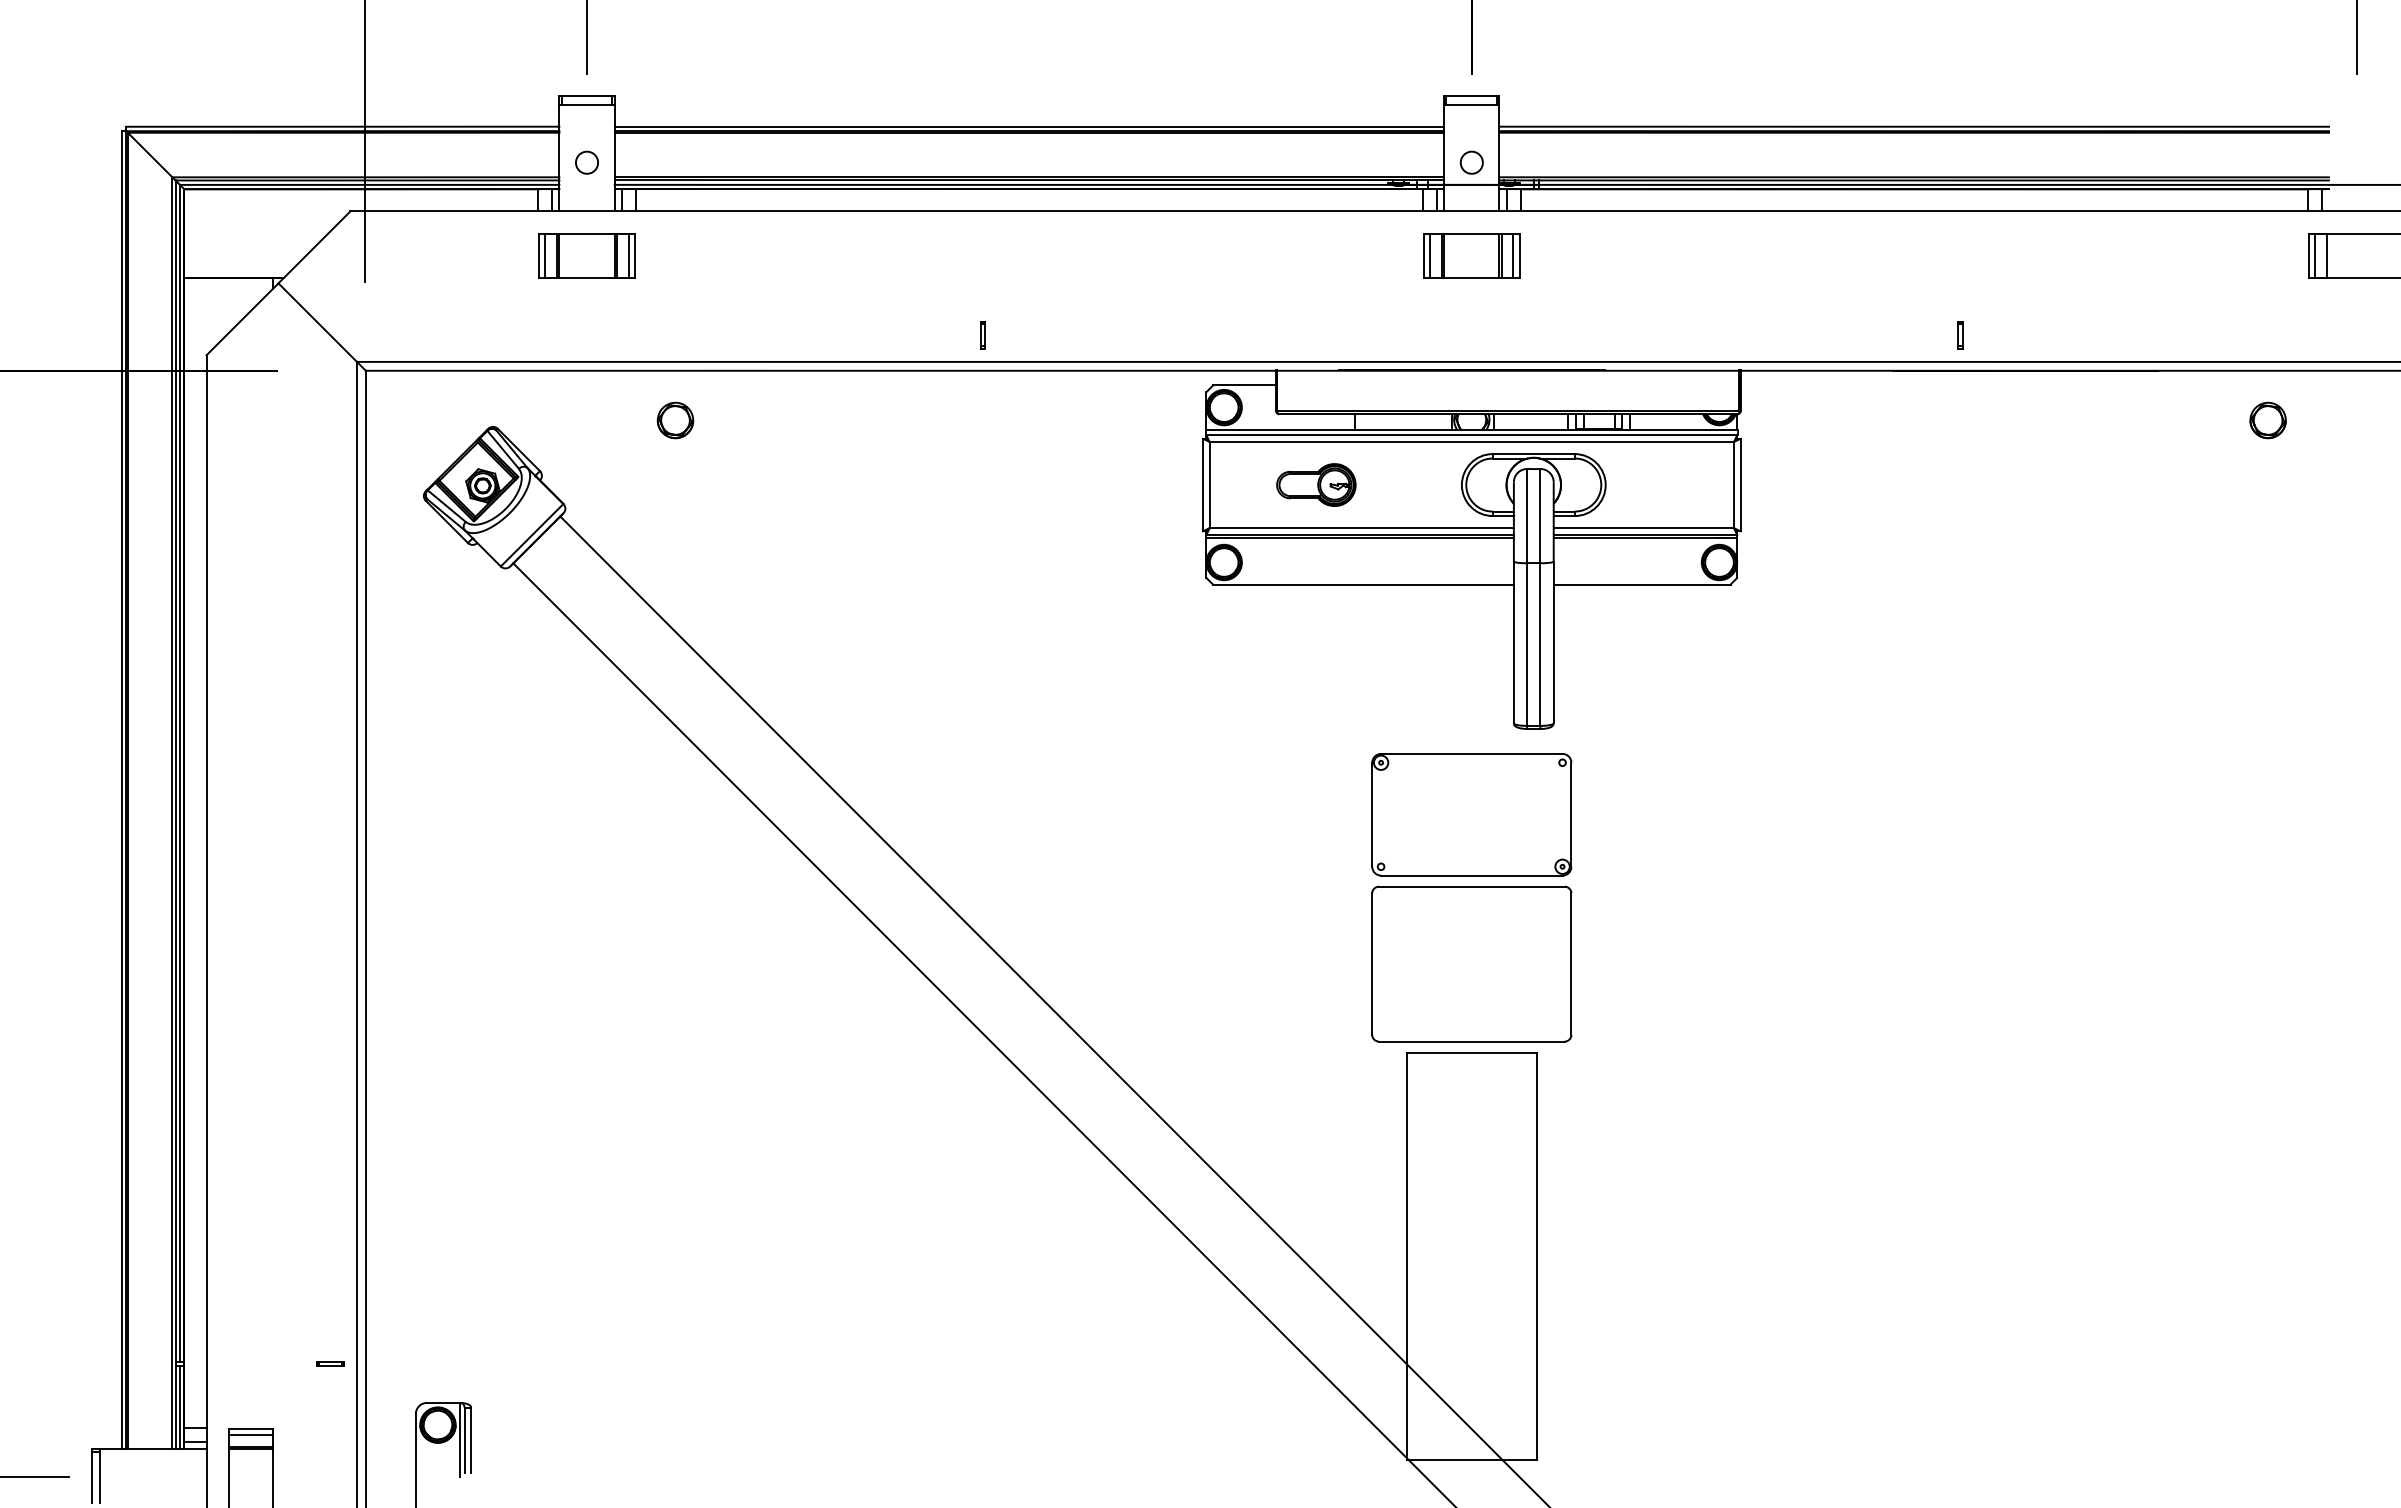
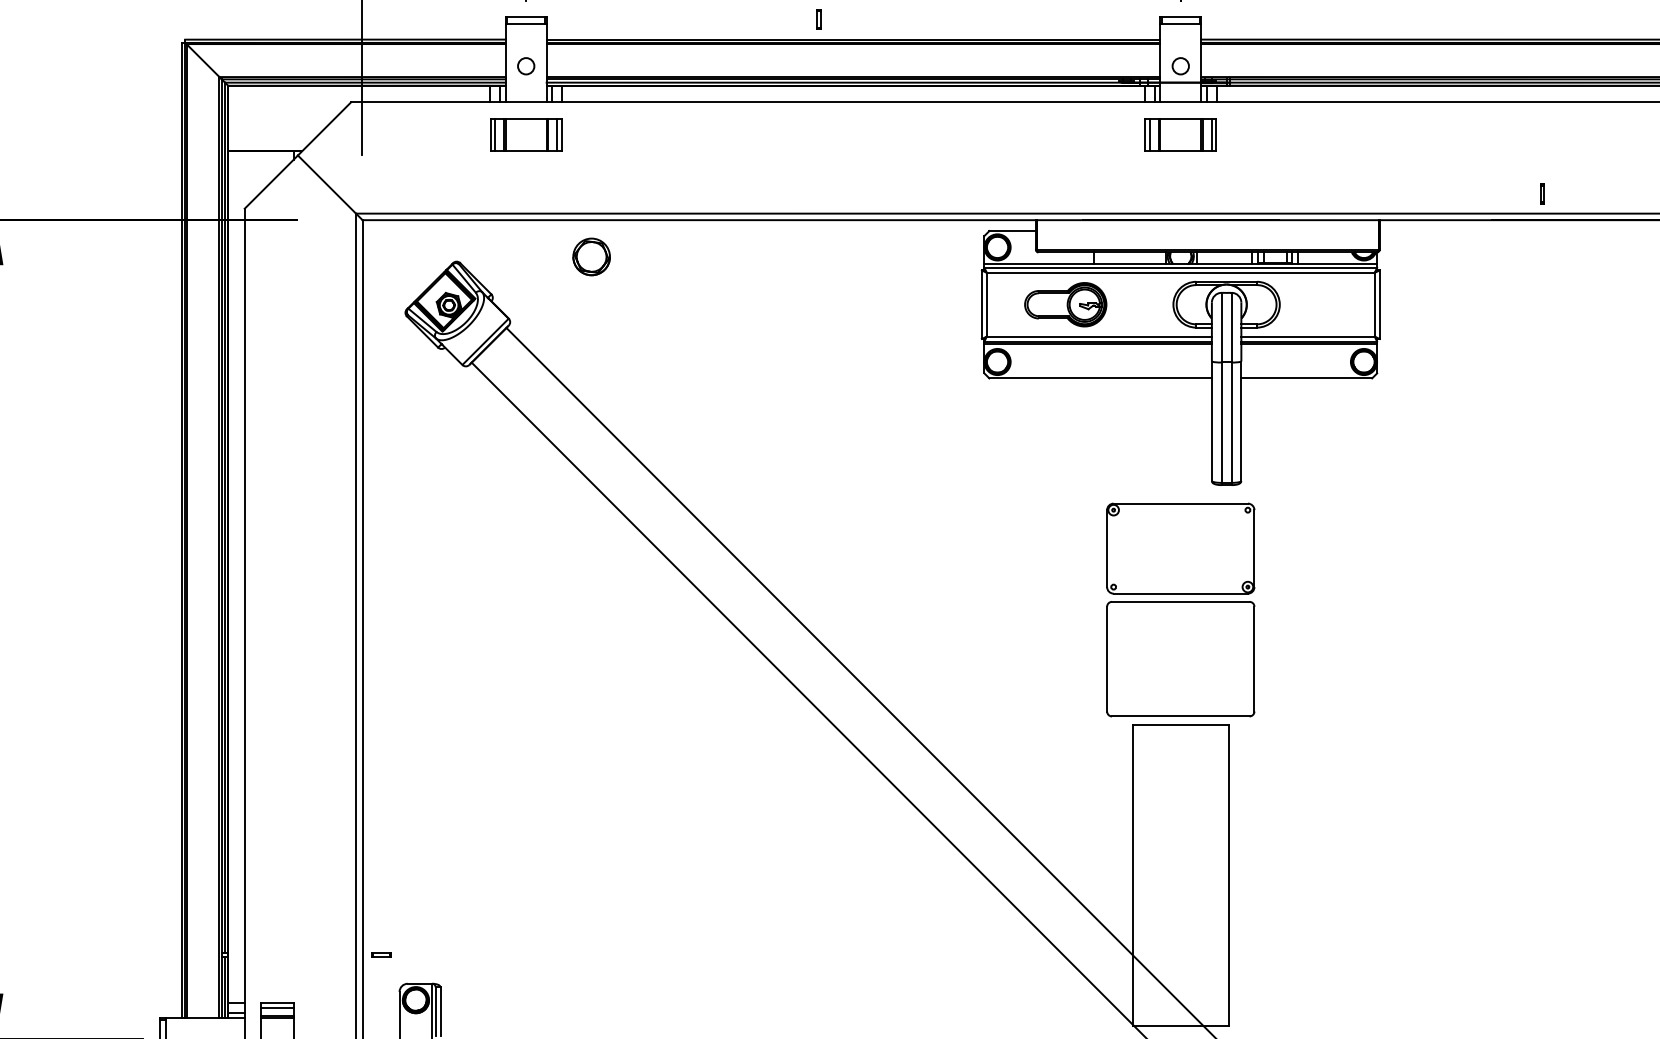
part: (982, 335) -> (818, 19), moved
part: (675, 420) -> (591, 256), size x1.4
part: (1316, 484) -> (1065, 304), size x1.4
part: (330, 1363) -> (381, 954), moved

